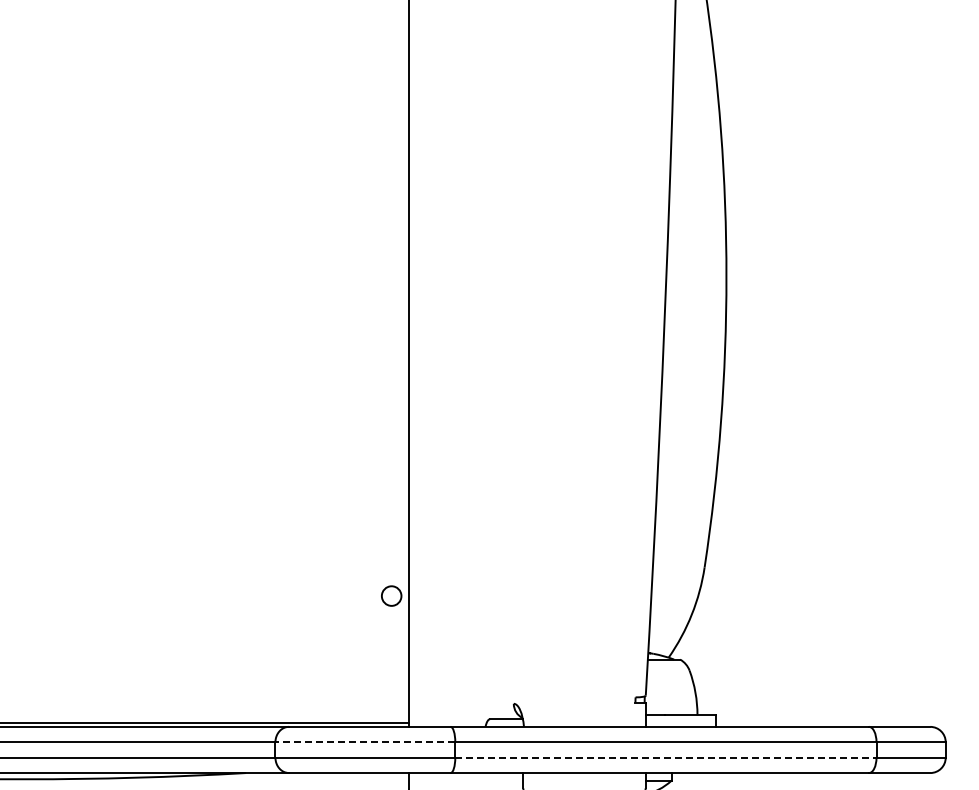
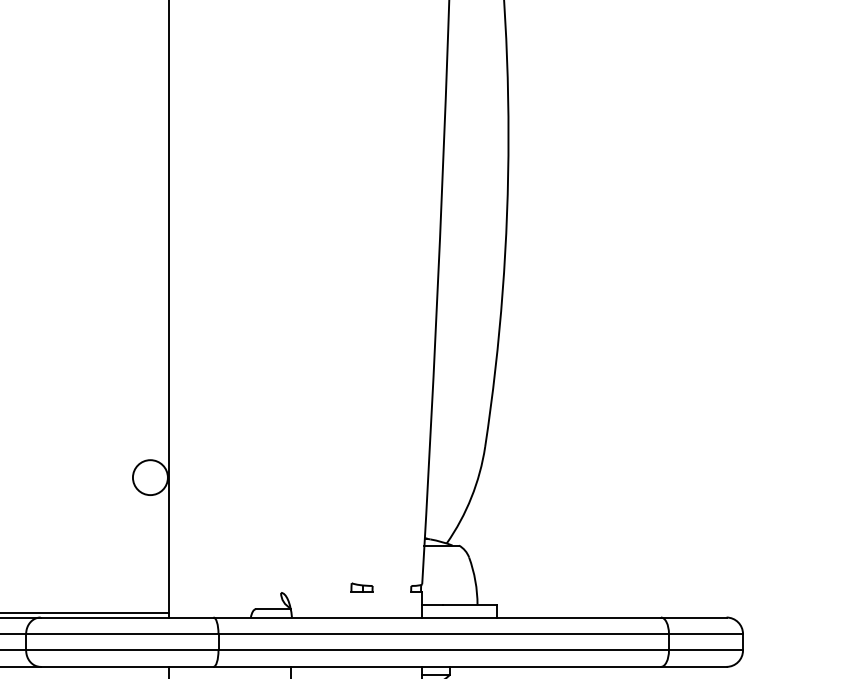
circle: (391, 595) -> (150, 477), size x1.67
part: (589, 698) -> (362, 587), added
line: (365, 742) -> (122, 634), dashed -> solid
line: (665, 757) -> (443, 650), dashed -> solid

